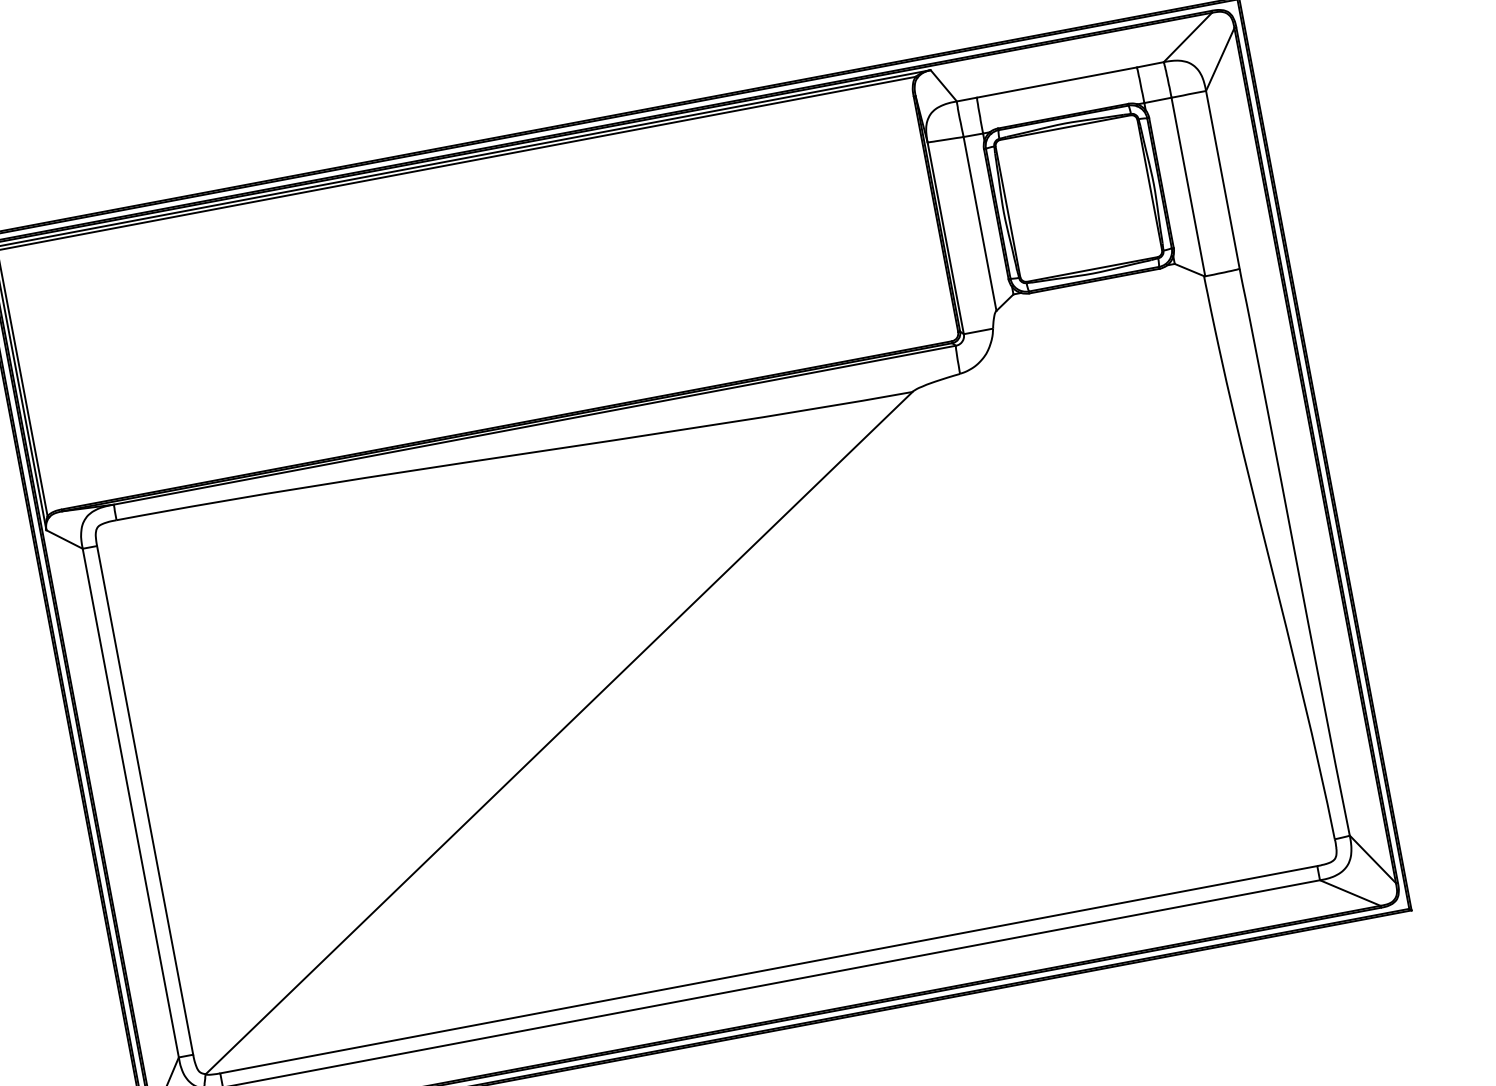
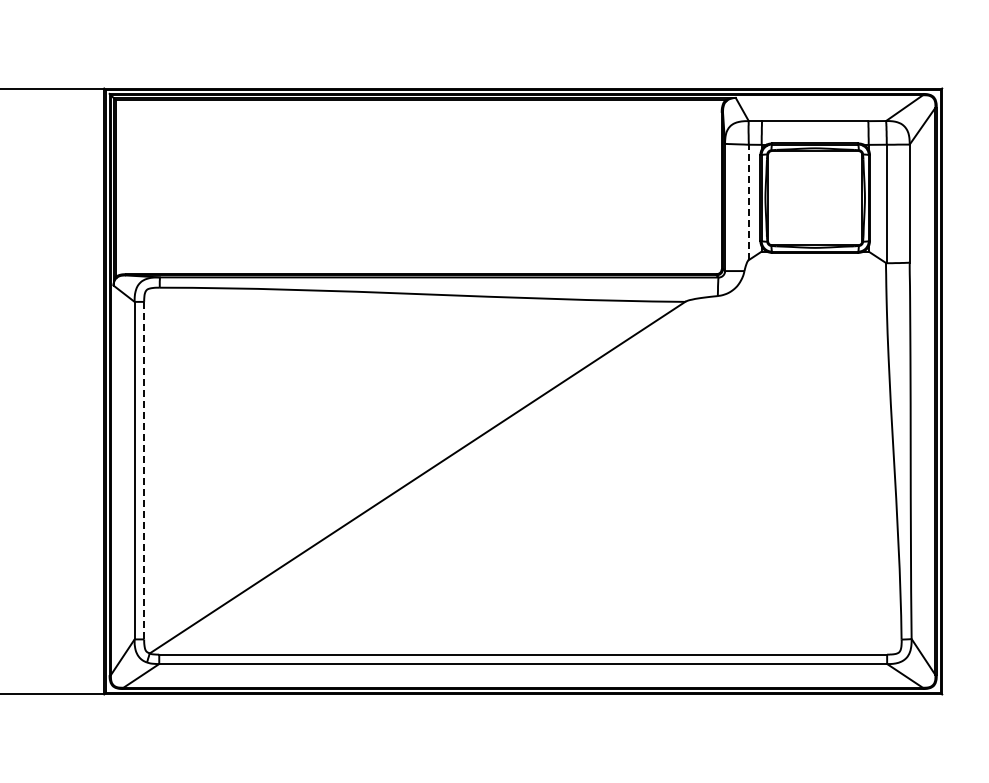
line: (979, 224) -> (748, 202), solid -> dashed
line: (145, 800) -> (144, 470), solid -> dashed

